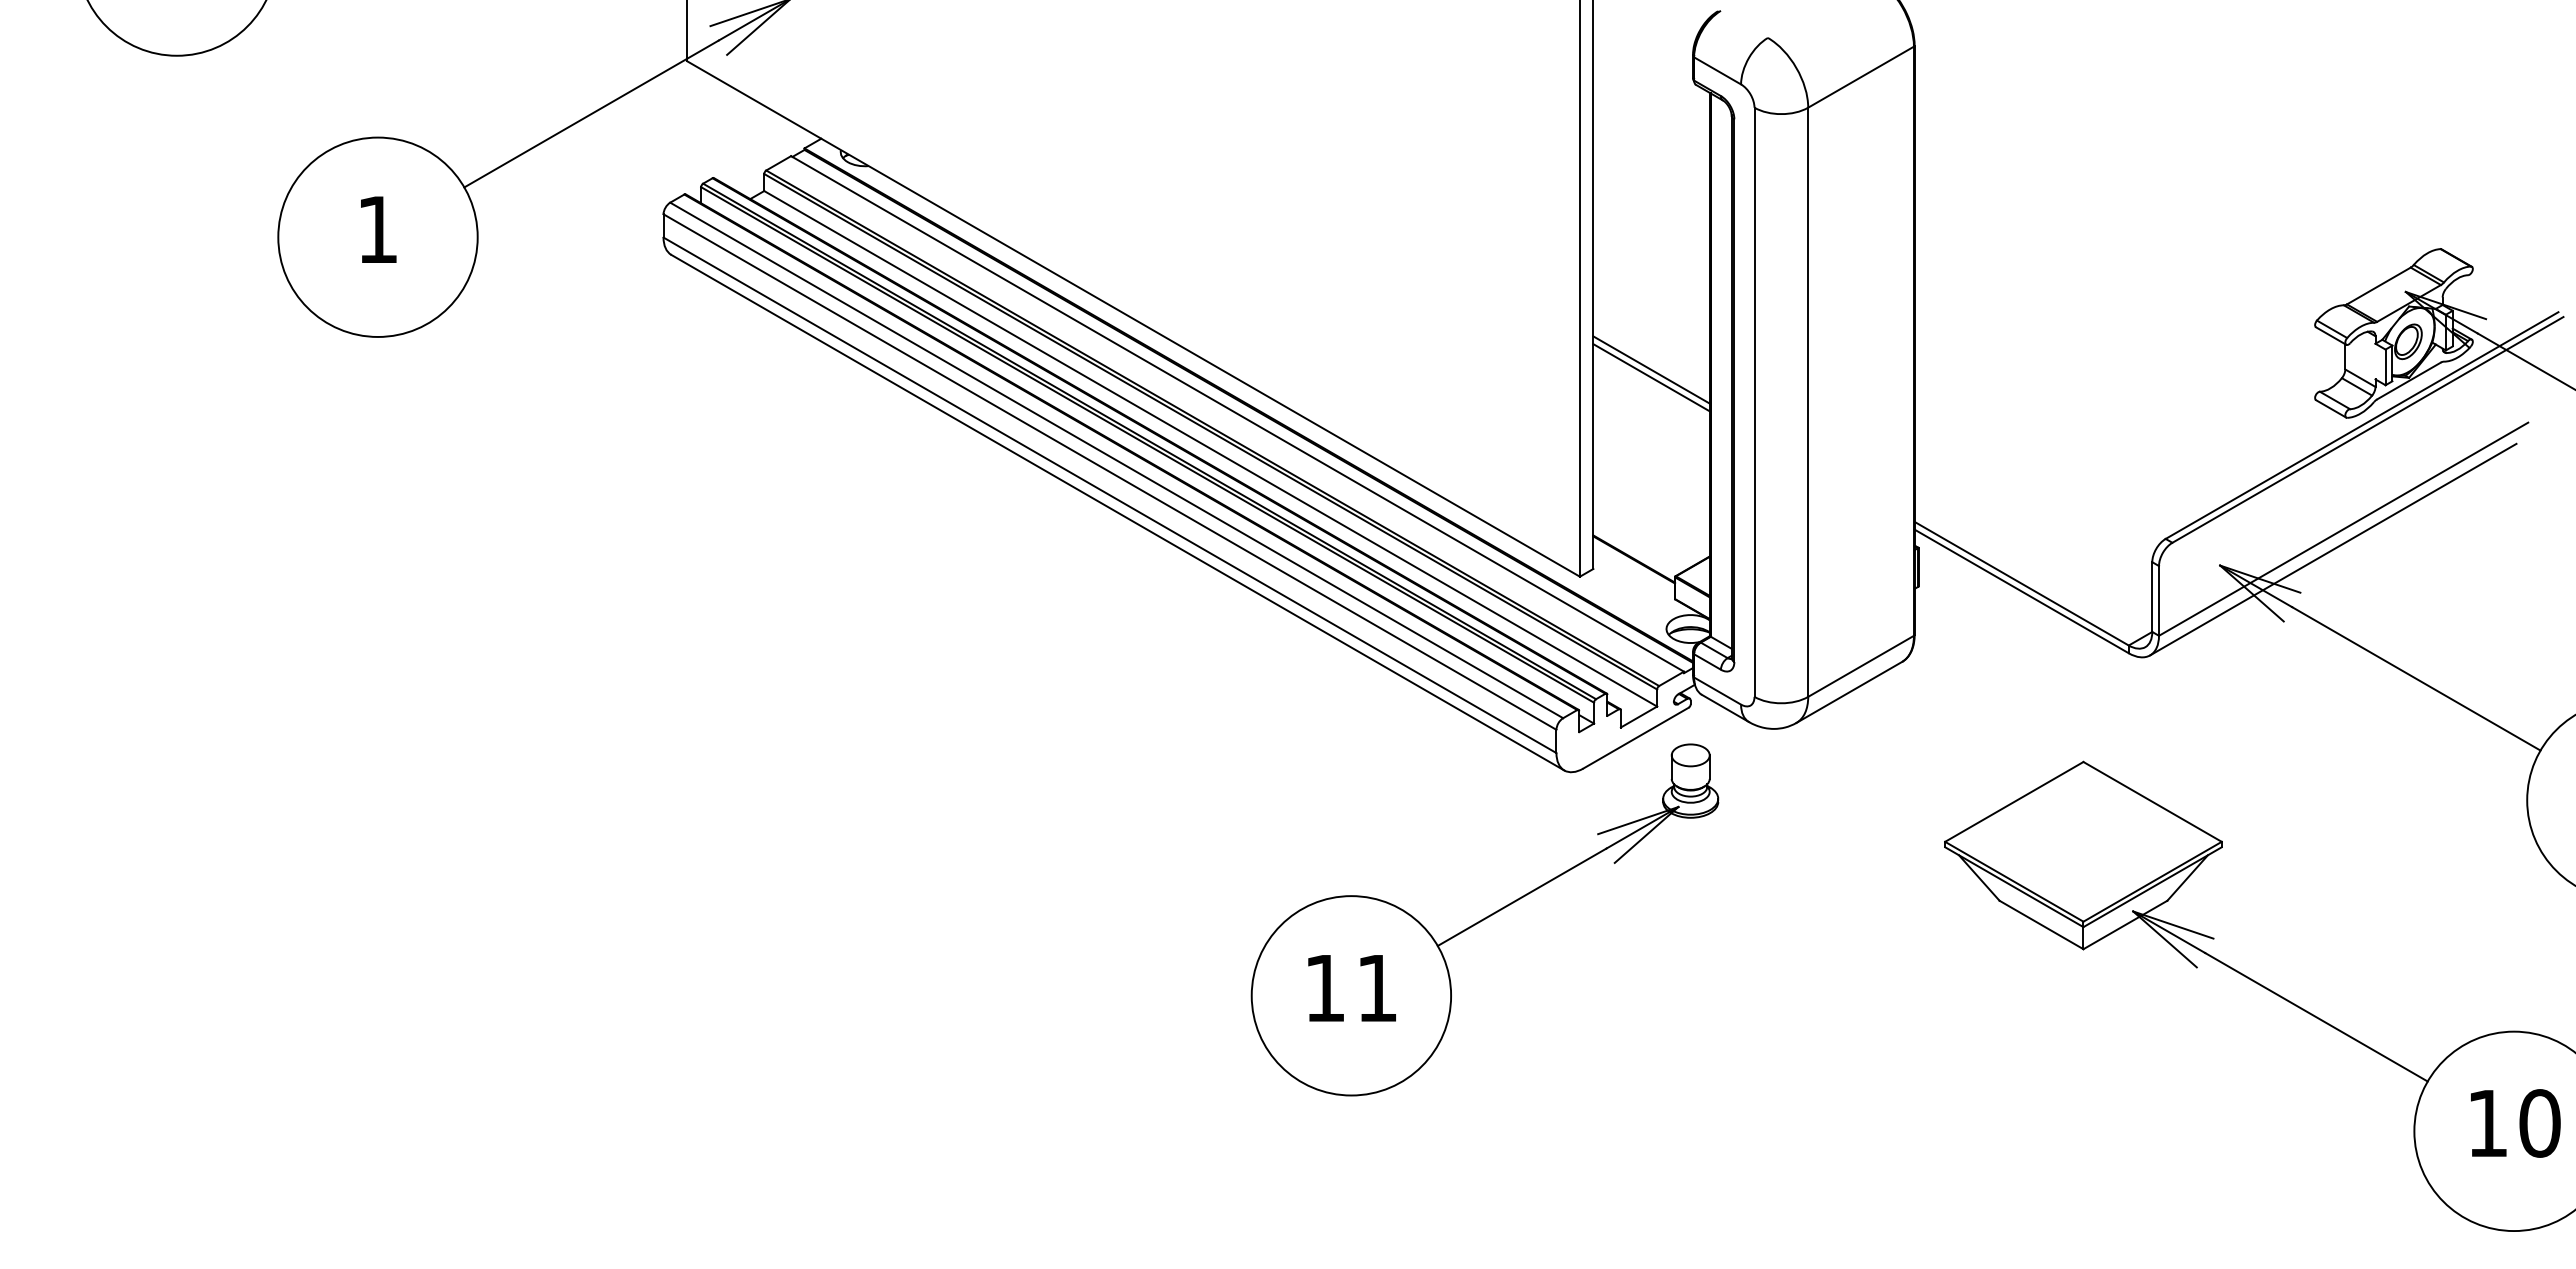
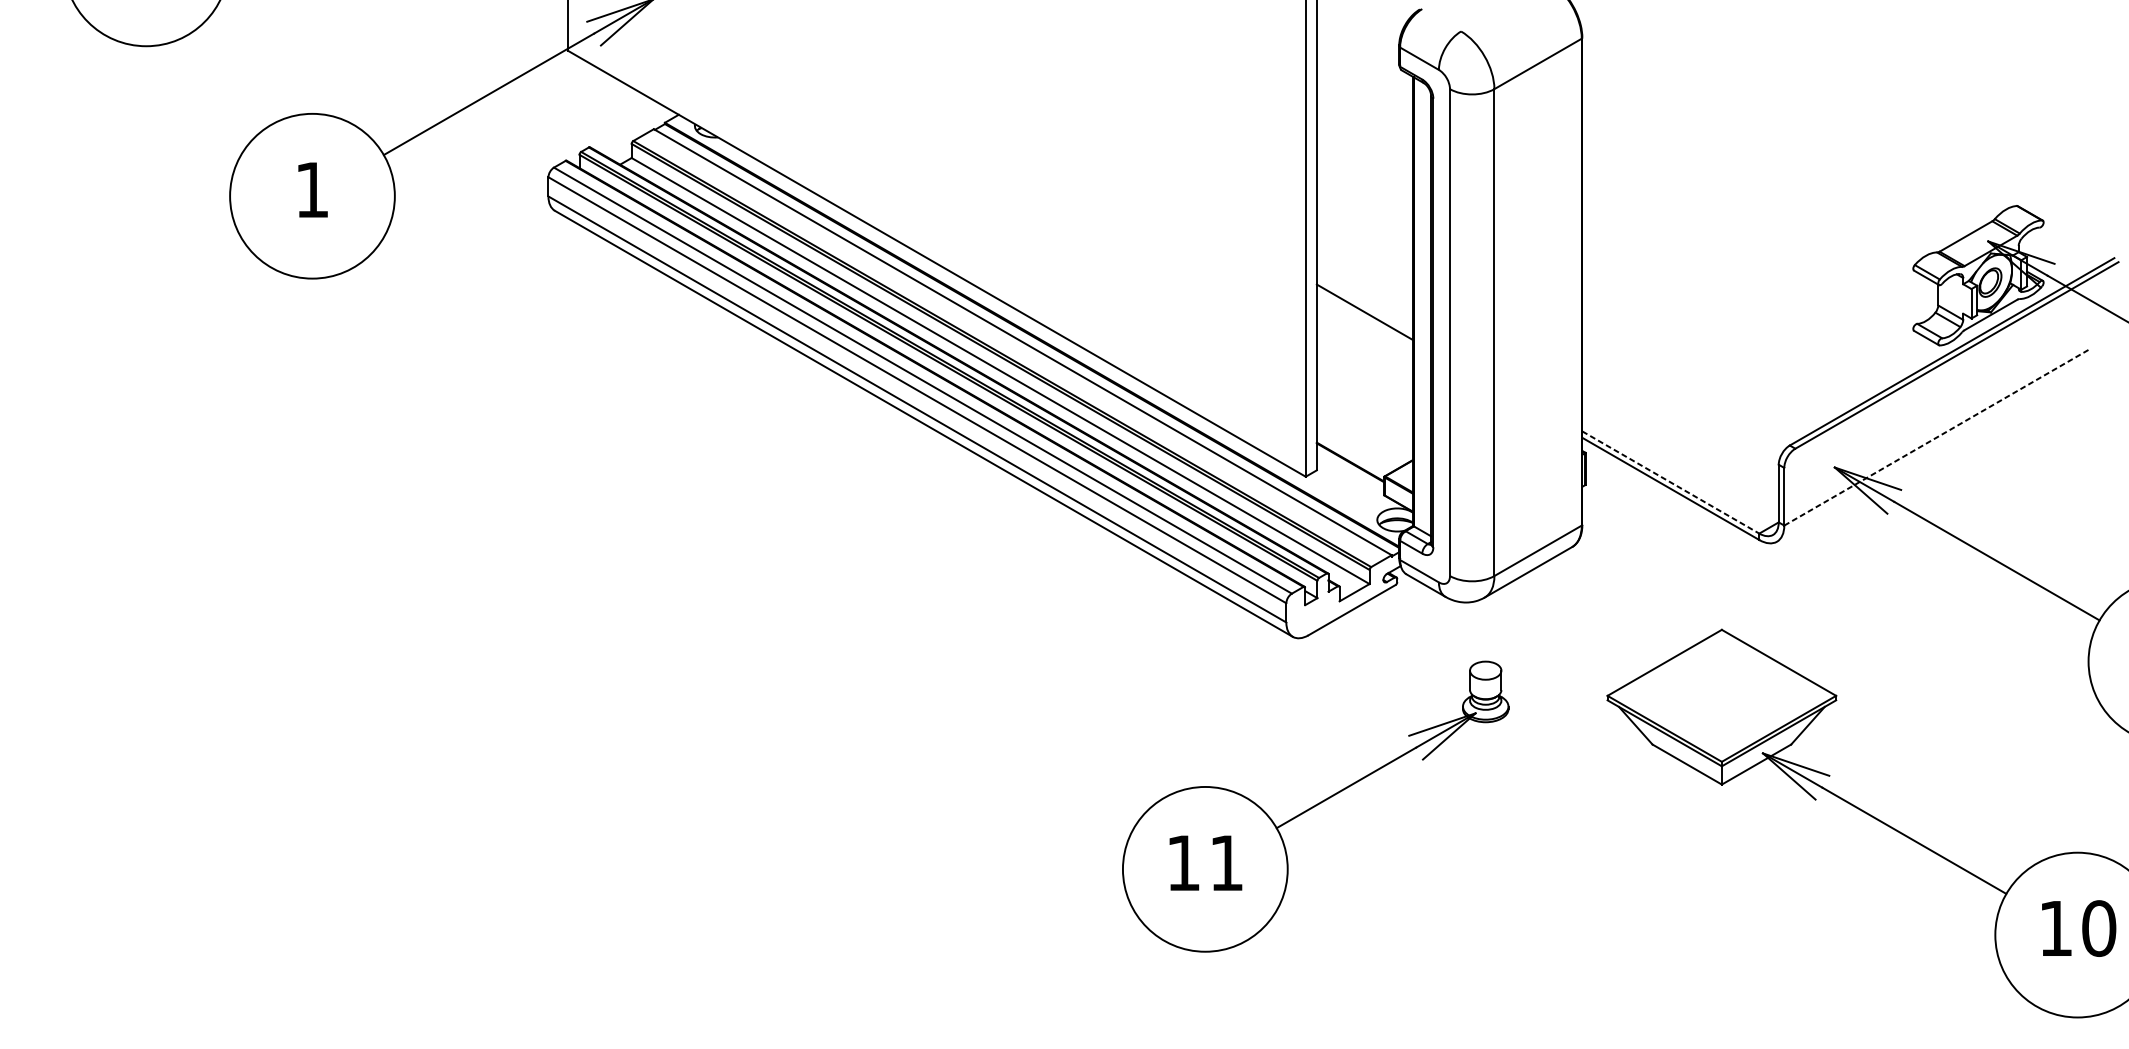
line: (1651, 369) -> (1364, 305), removed
line: (2344, 528) -> (1937, 436), solid -> dashed
line: (2333, 549) -> (1928, 454), removed
line: (2021, 583) -> (1670, 482), solid -> dashed
part: (1484, 919) -> (1315, 806), moved

